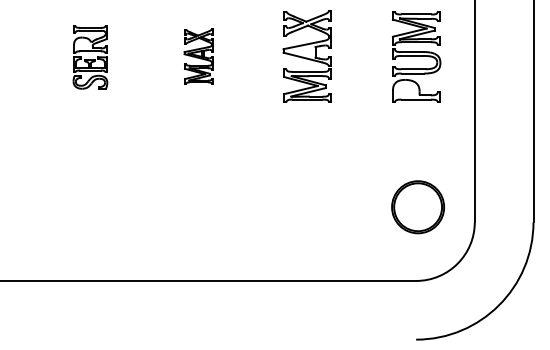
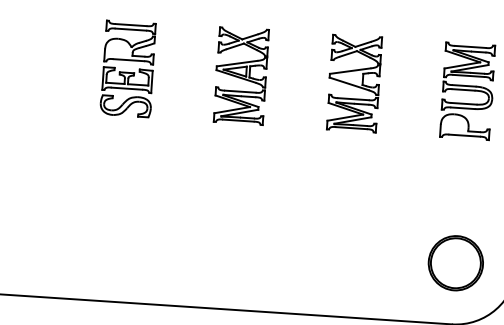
part: (198, 56) -> (240, 75), size x1.67
part: (90, 57) -> (128, 69), size x1.43
part: (417, 207) -> (455, 263), moved

